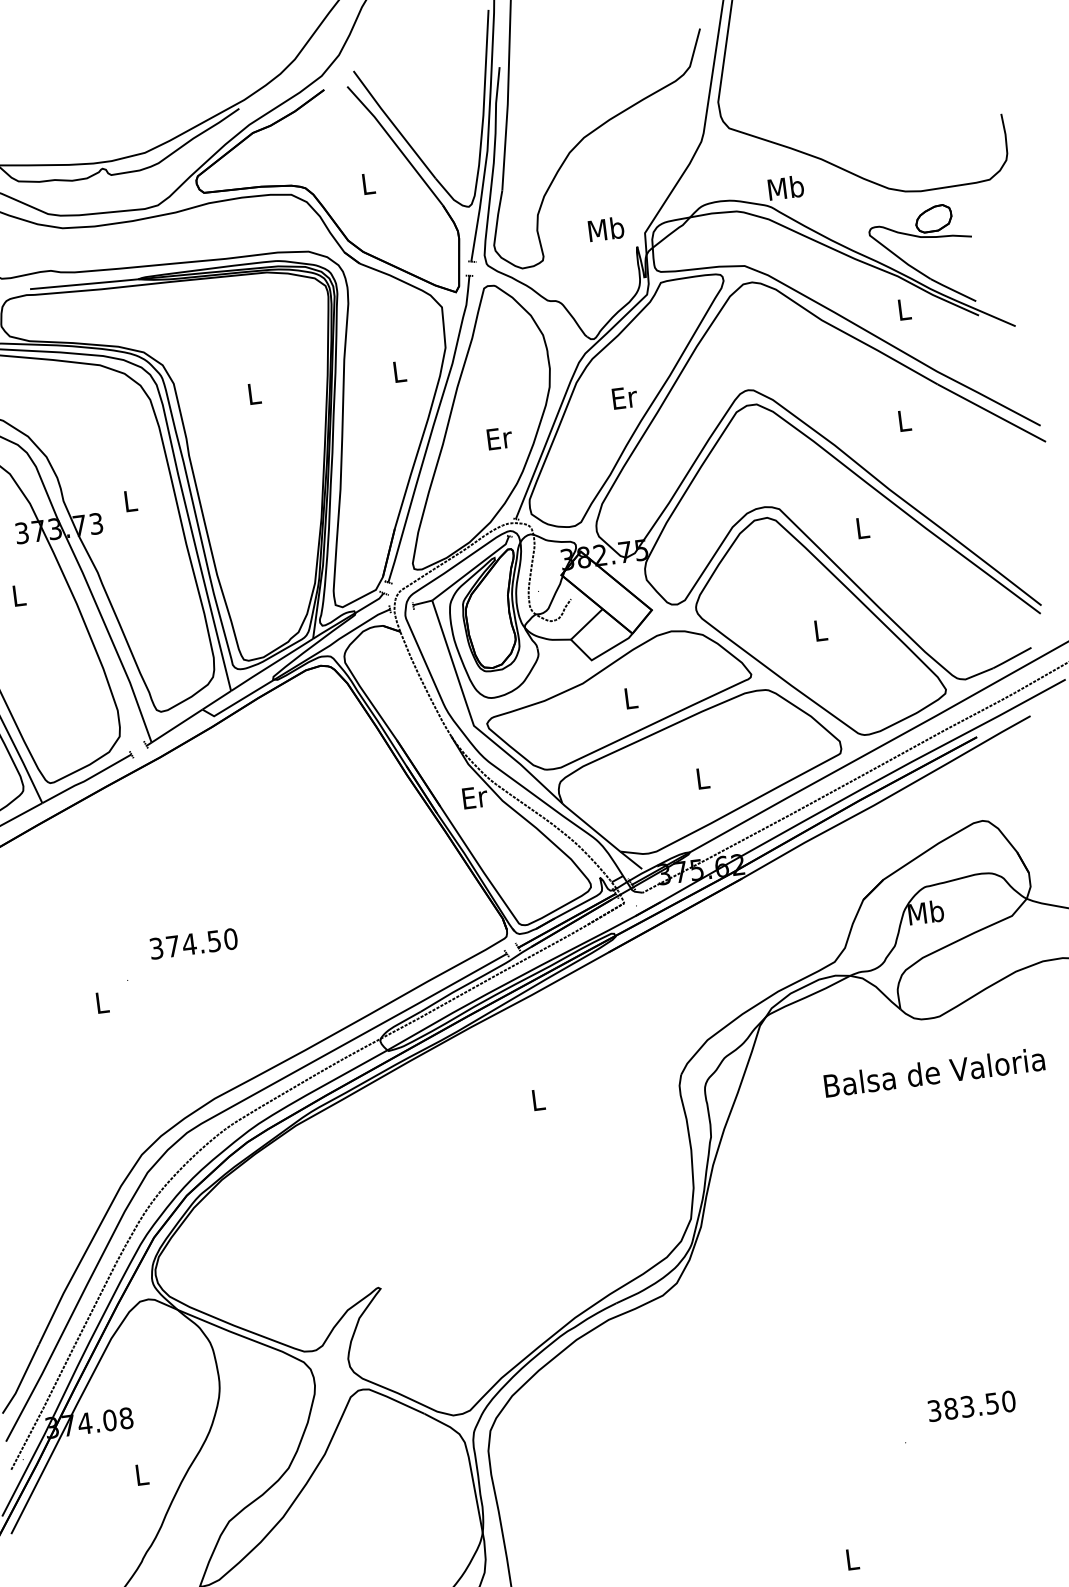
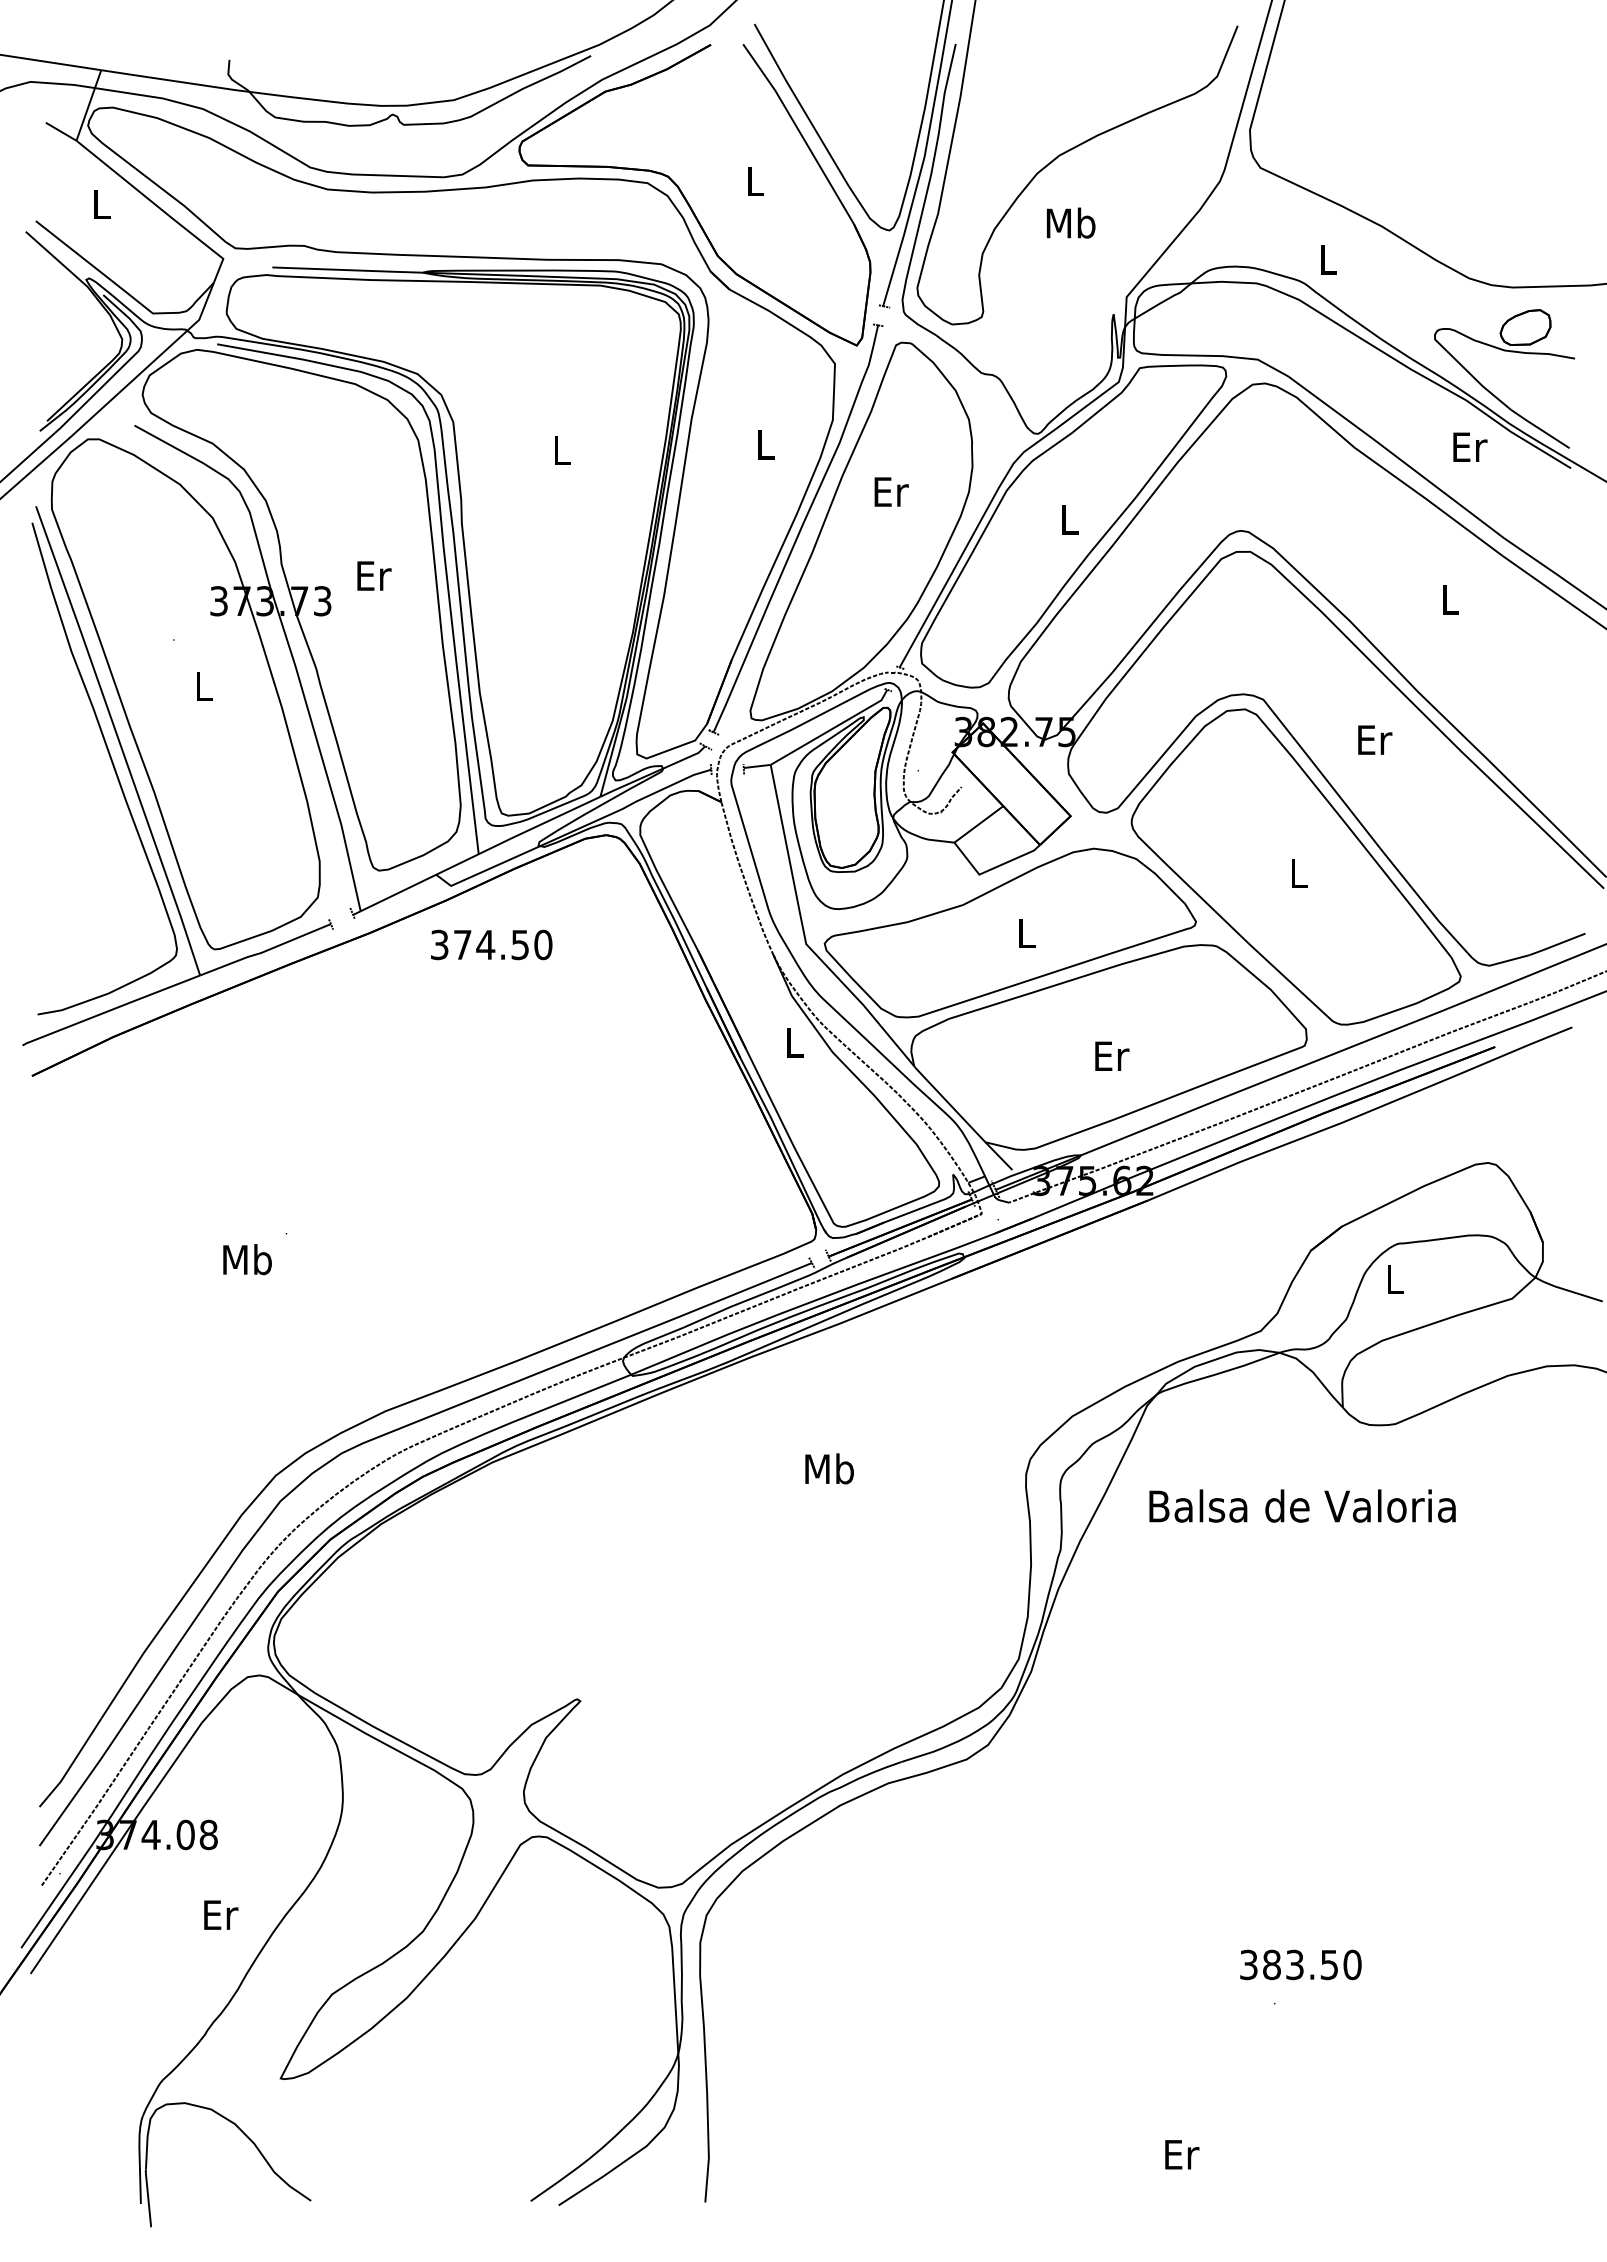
text: (786, 187) -> (1328, 259), Mb -> L
text: (606, 228) -> (1071, 222), moved
text: (904, 309) -> (1470, 446), L -> Er
text: (624, 397) -> (1070, 519), Er -> L
text: (499, 438) -> (891, 491), moved
text: (131, 500) -> (374, 575), L -> Er
text: (863, 527) -> (1375, 739), L -> Er
text: (703, 777) -> (1112, 1055), L -> Er
text: (475, 797) -> (795, 1042), Er -> L
text: (925, 912) -> (1394, 1278), Mb -> L
text: (193, 943) -> (491, 944), moved
text: (102, 1002) -> (247, 1259), L -> Mb
text: (934, 1072) -> (1302, 1505), moved
text: (538, 1099) -> (829, 1468), L -> Mb
text: (971, 1405) -> (1300, 1964), moved
text: (142, 1474) -> (221, 1914), L -> Er
text: (853, 1559) -> (1182, 2154), L -> Er

